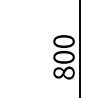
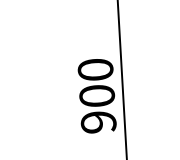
text: (63, 72) -> (97, 121), 800 -> 900

